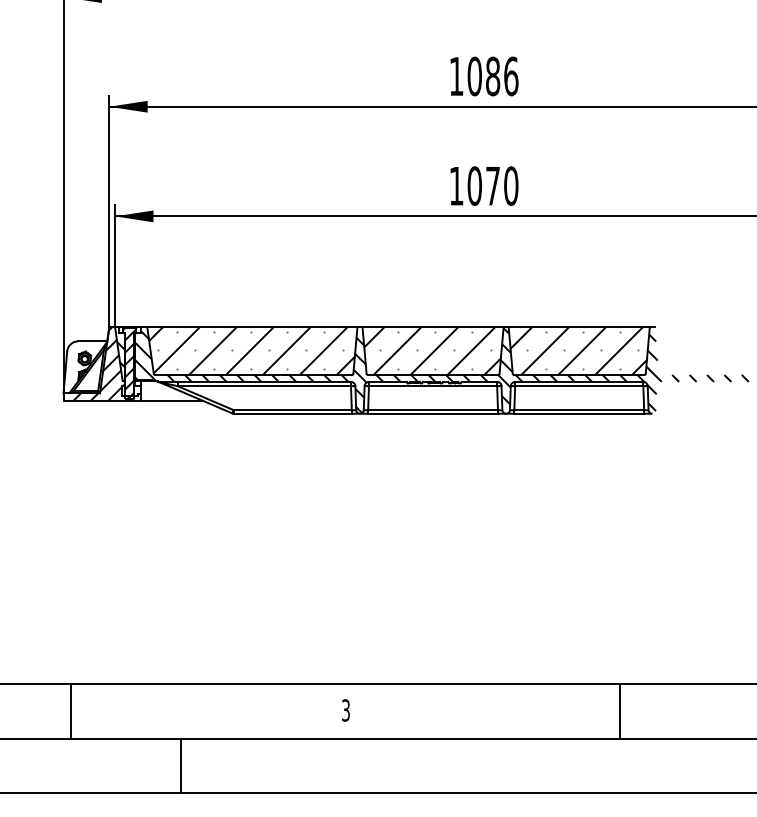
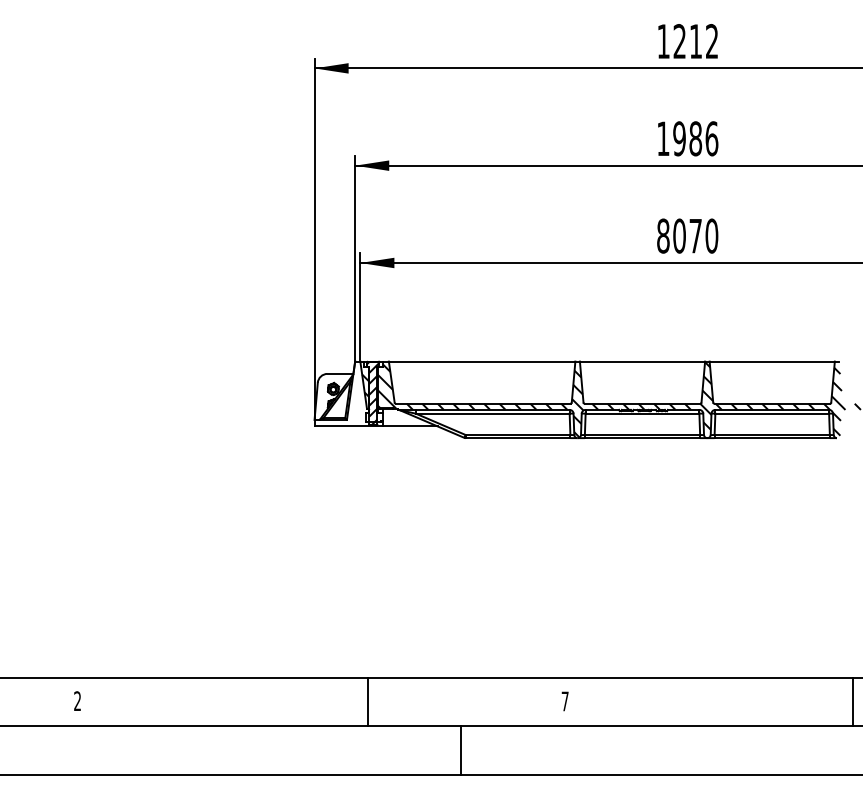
text: (474, 76) -> (679, 138), 1086 -> 1986
text: (456, 185) -> (663, 235), 1070 -> 8070
hatch: (251, 351) -> (481, 382), removed
hatch: (431, 351) -> (641, 382), removed
hatch: (578, 351) -> (771, 382), removed
hatch: (97, 363) -> (344, 393), removed
line: (71, 710) -> (367, 701), moved
text: (345, 710) -> (564, 701), 3 -> 7
line: (620, 710) -> (853, 701), moved
line: (180, 765) -> (460, 750), moved

